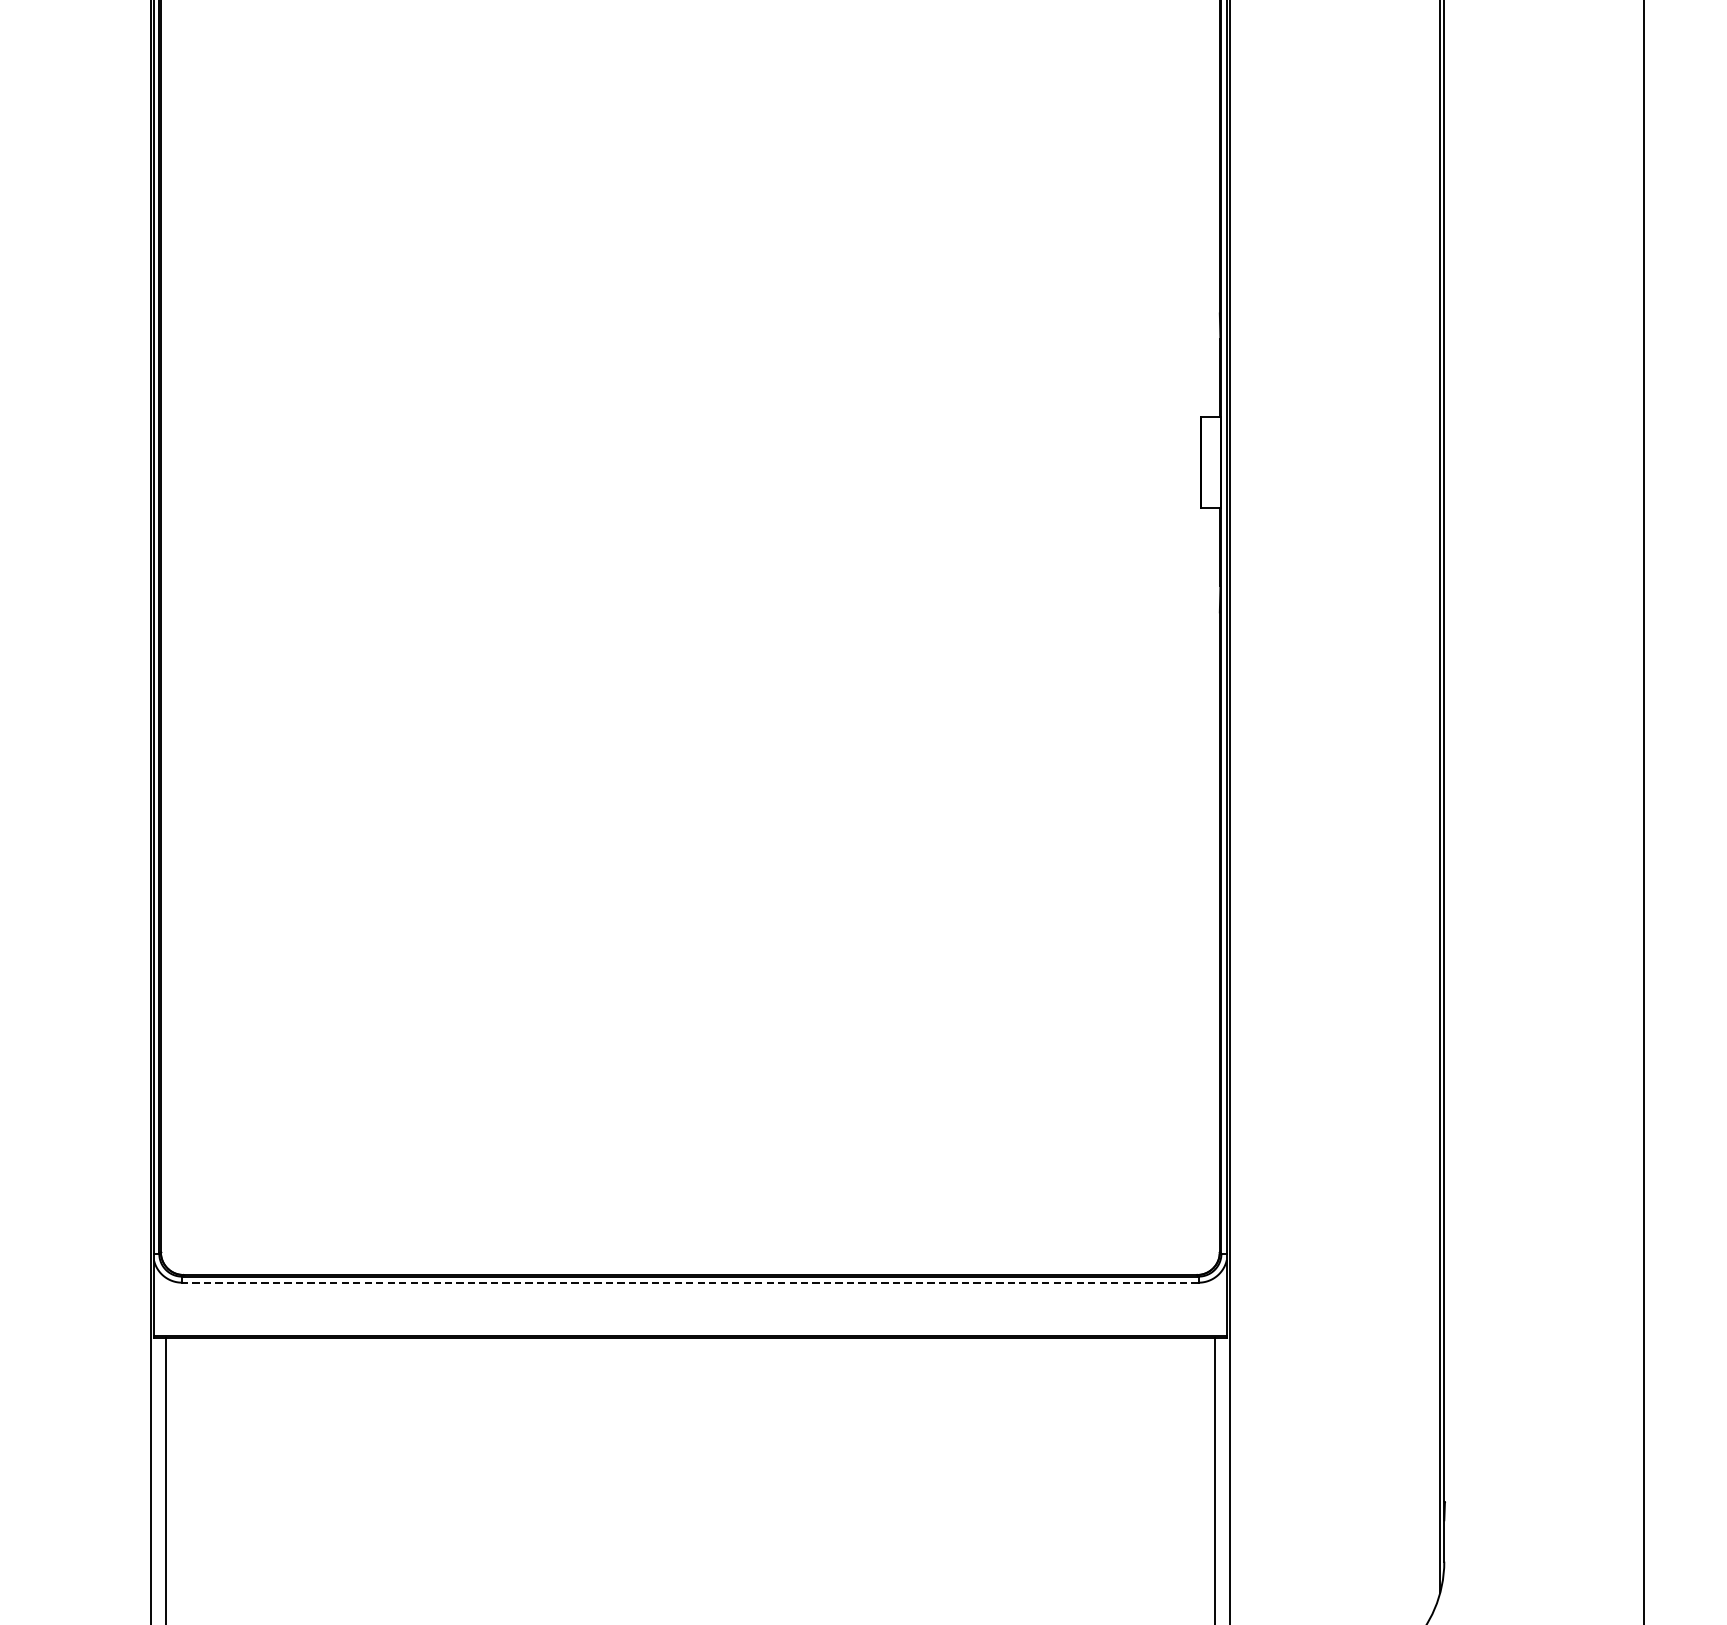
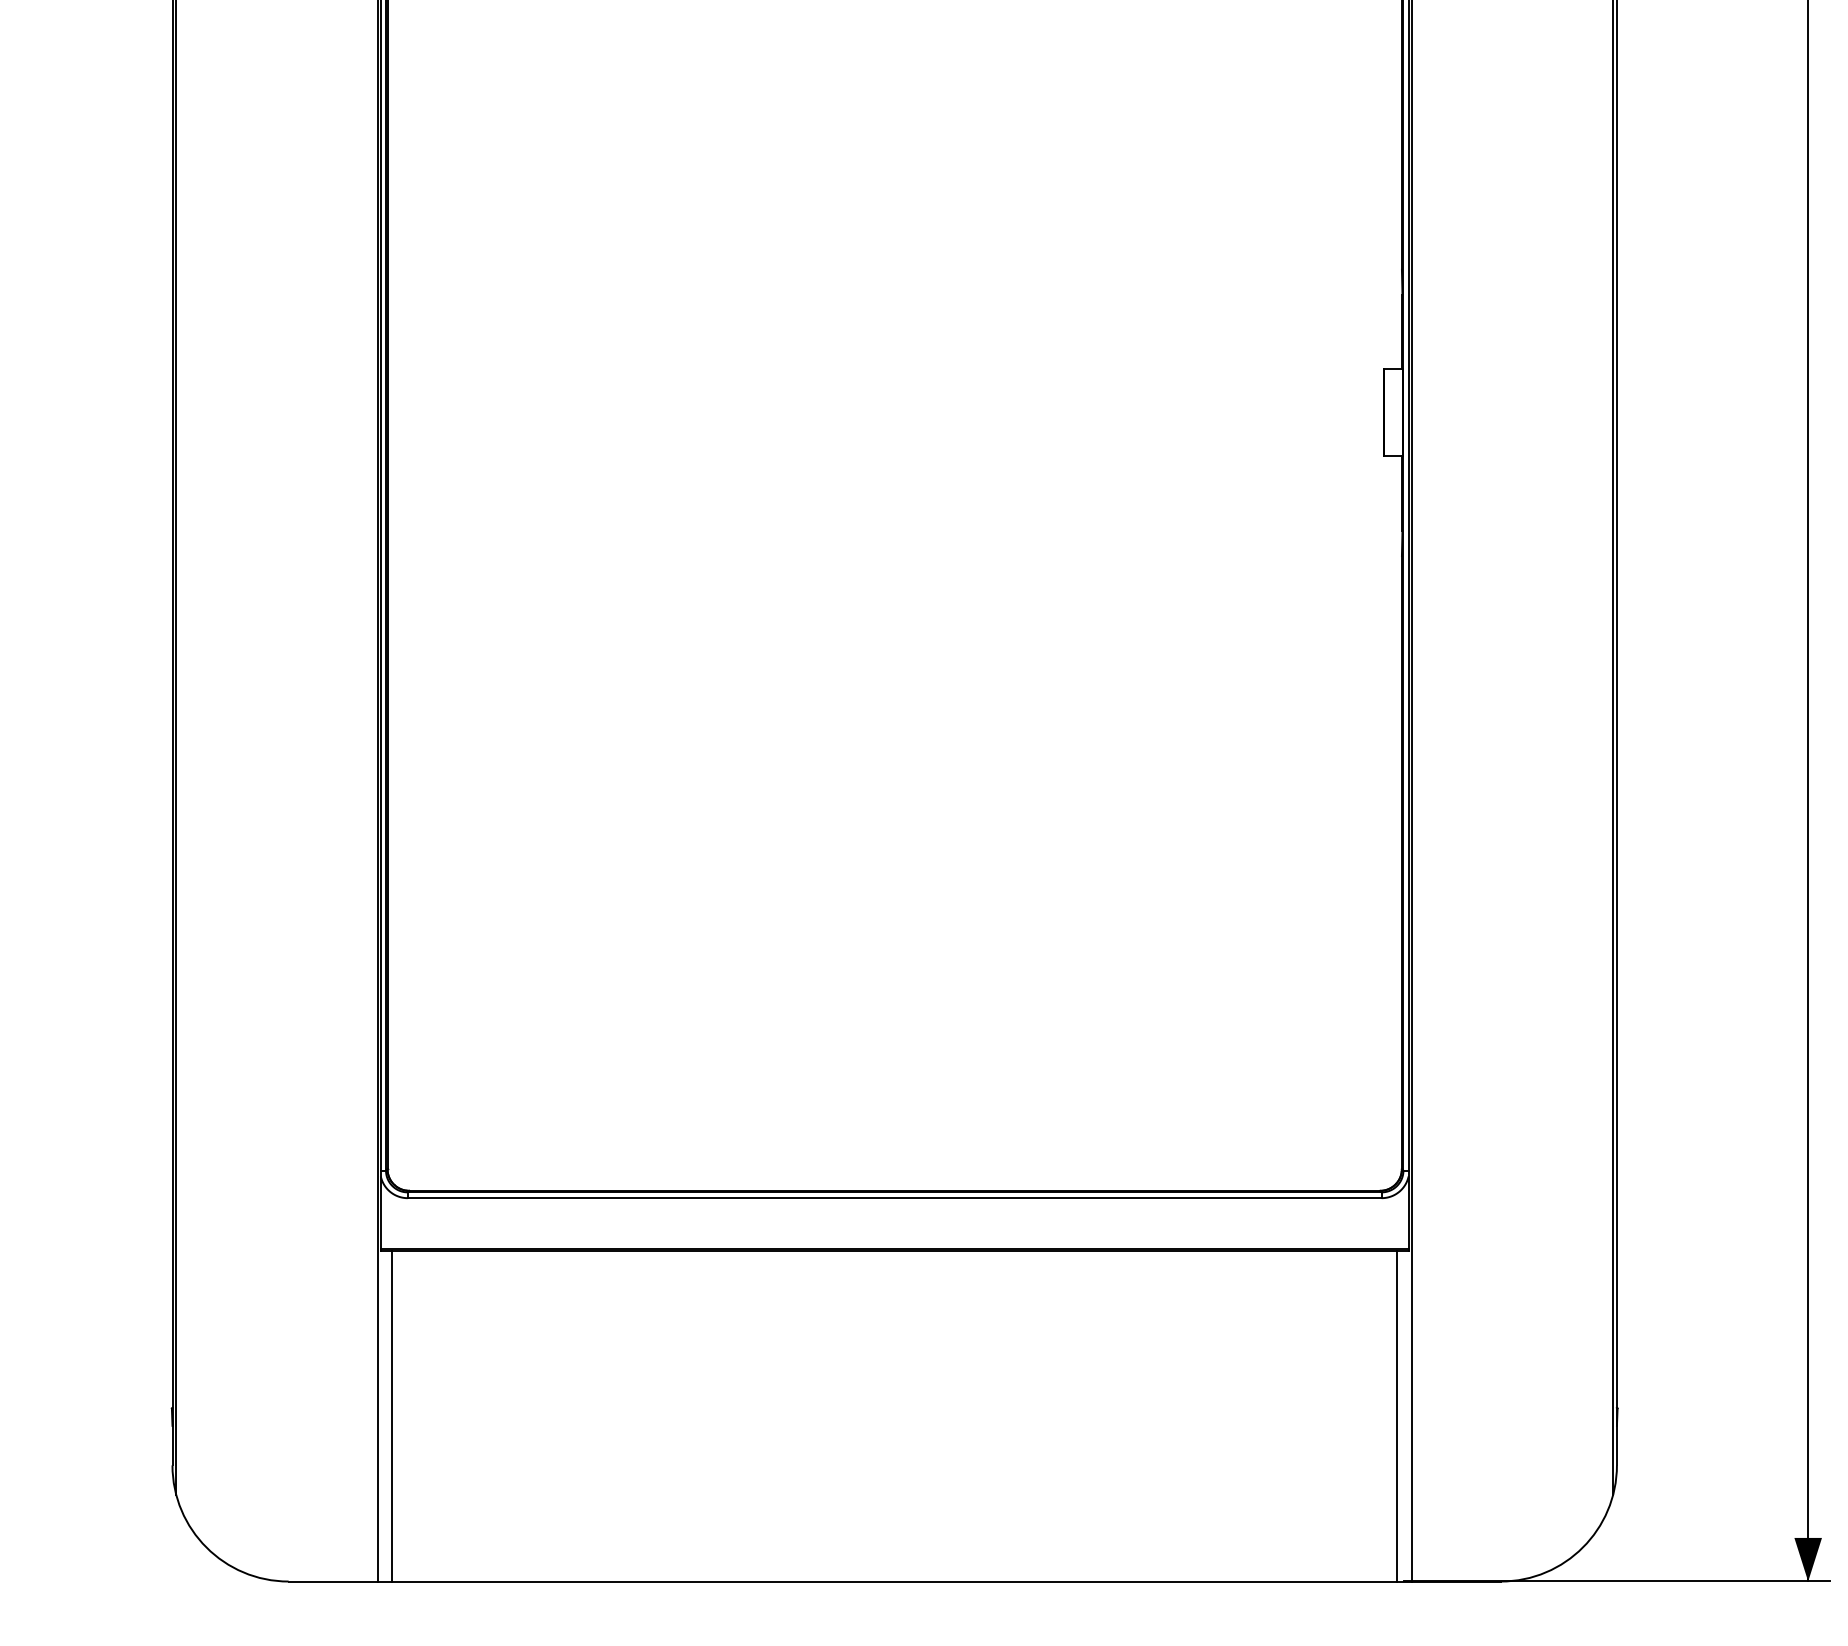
line: (690, 1283) -> (894, 1198), dashed -> solid

